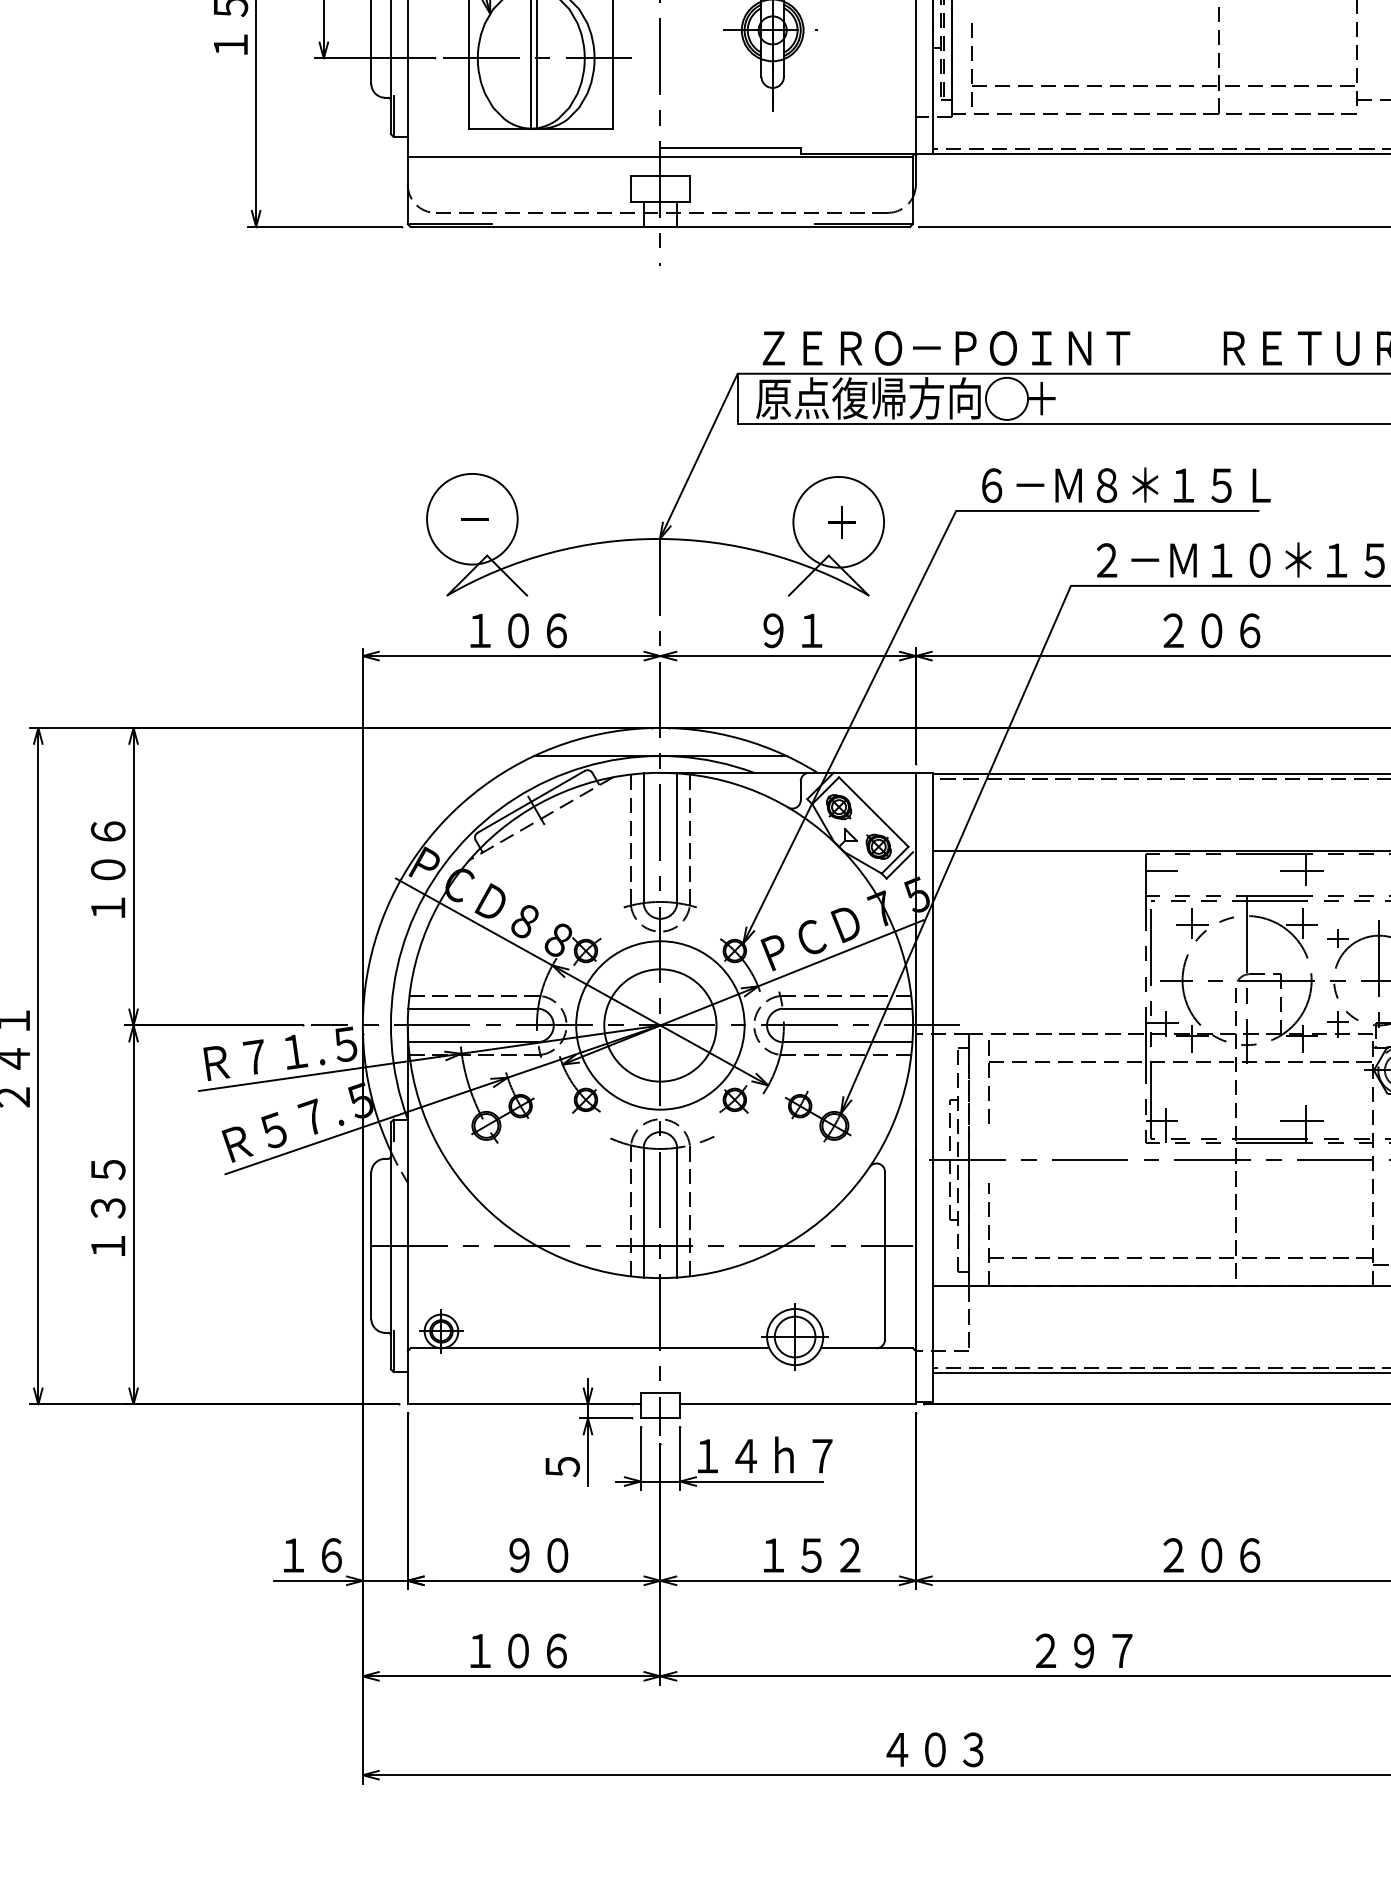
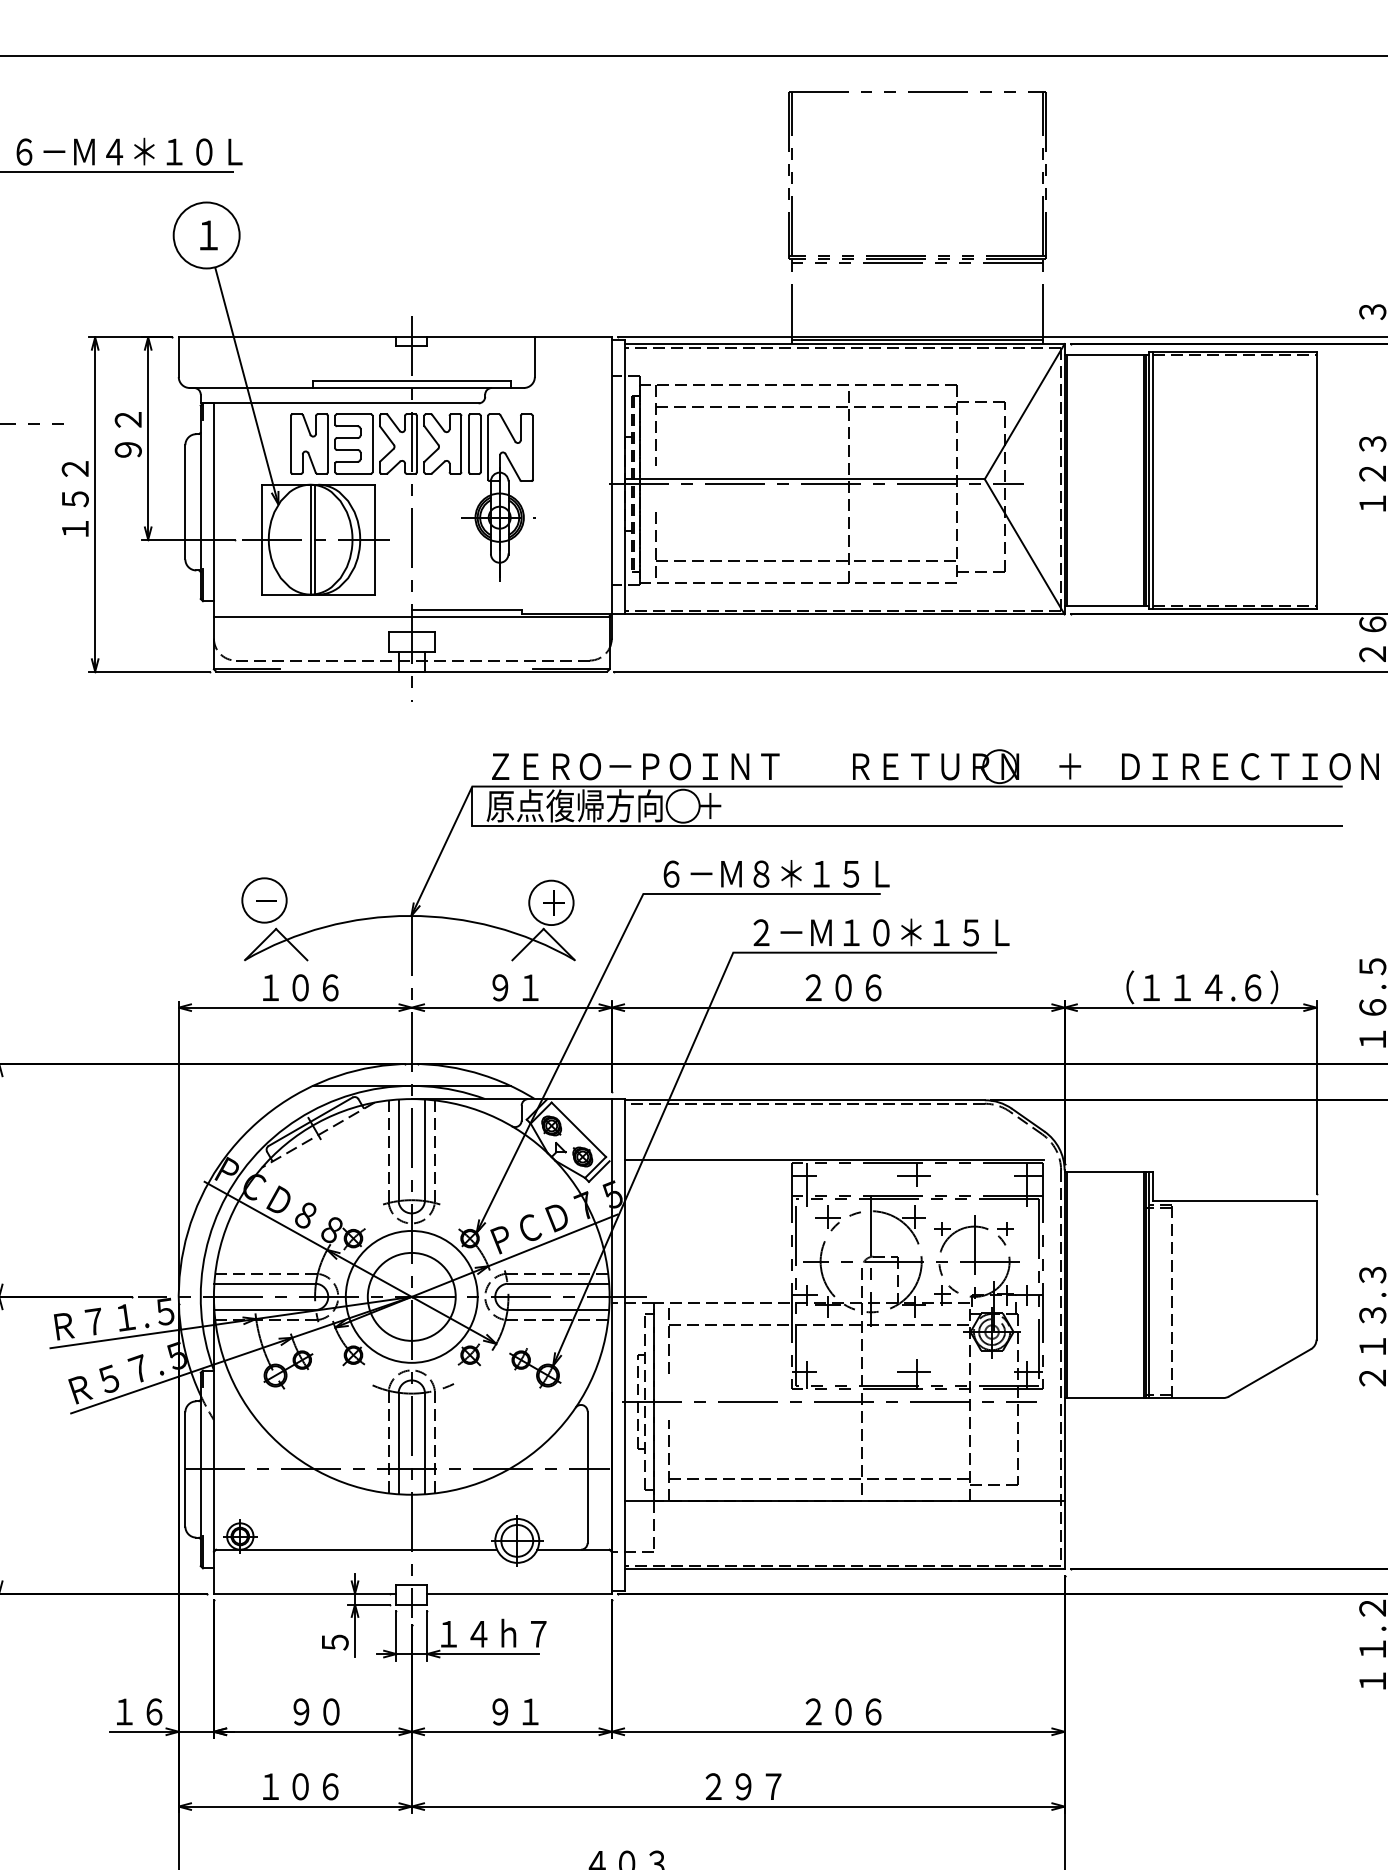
circle: (472, 519) -> (264, 900), size x0.62
circle: (838, 521) -> (551, 902), size x0.62
line: (1165, 881) -> (807, 1184), added
text: (812, 1554) -> (530, 1711), １５２ -> ９１

